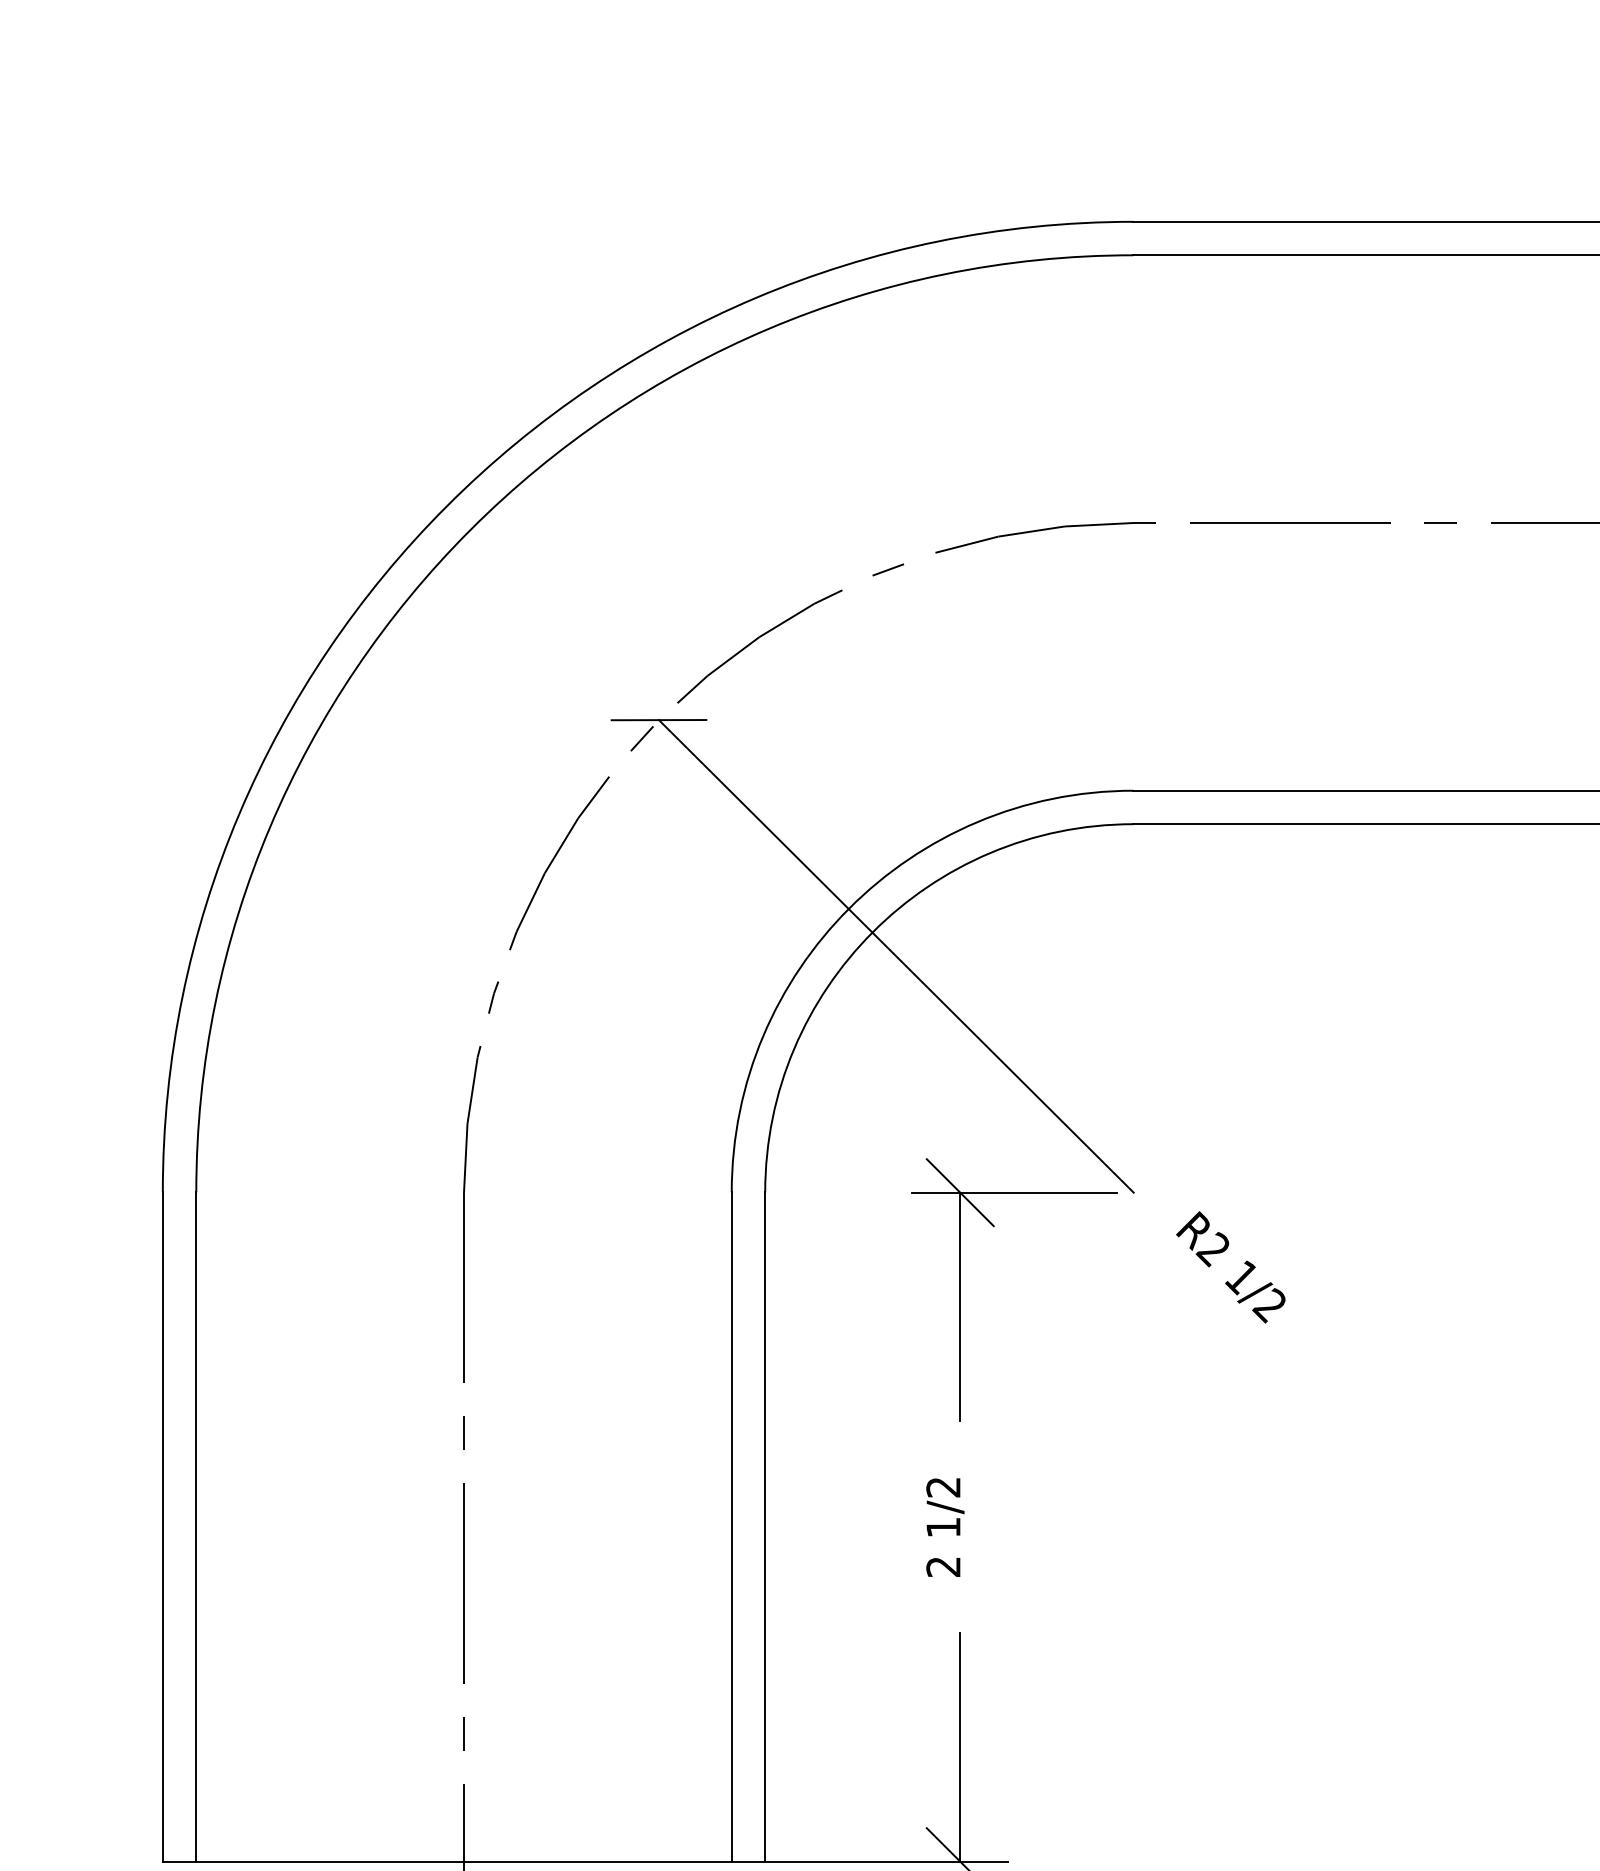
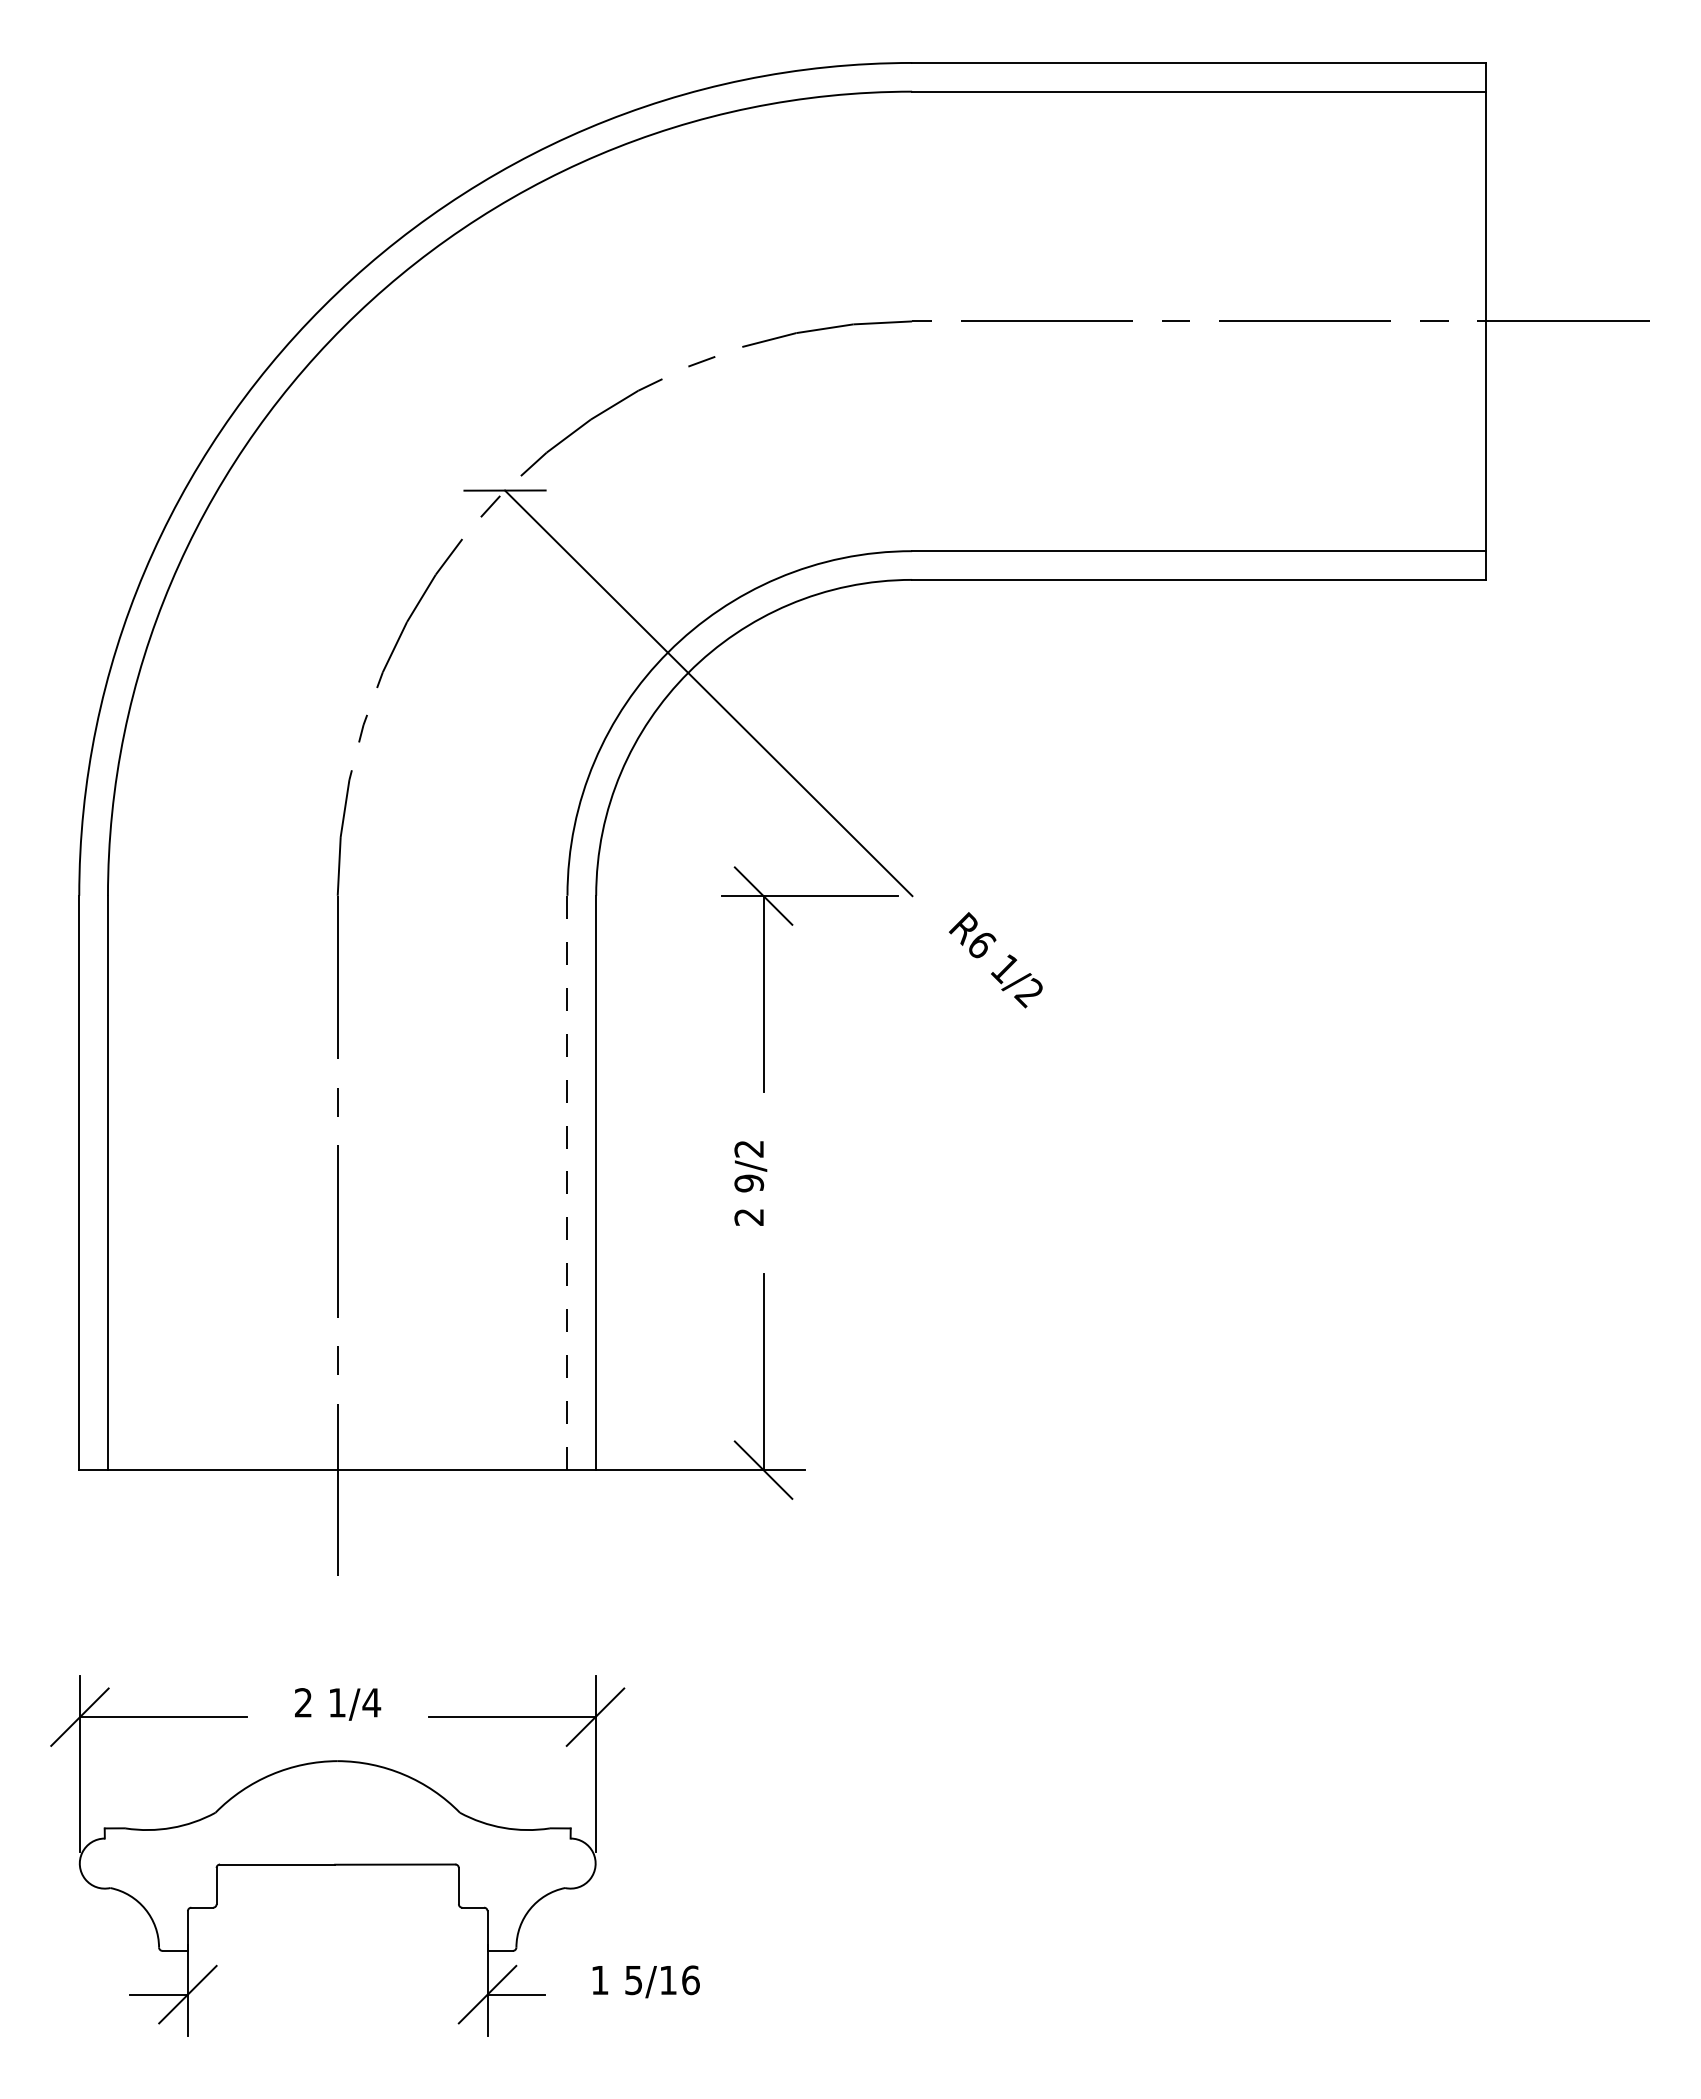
text: (1213, 1249) -> (980, 944), R2 -> R6
line: (731, 1526) -> (567, 1182), solid -> dashed
text: (943, 1527) -> (749, 1183), 1/2 -> 9/2

